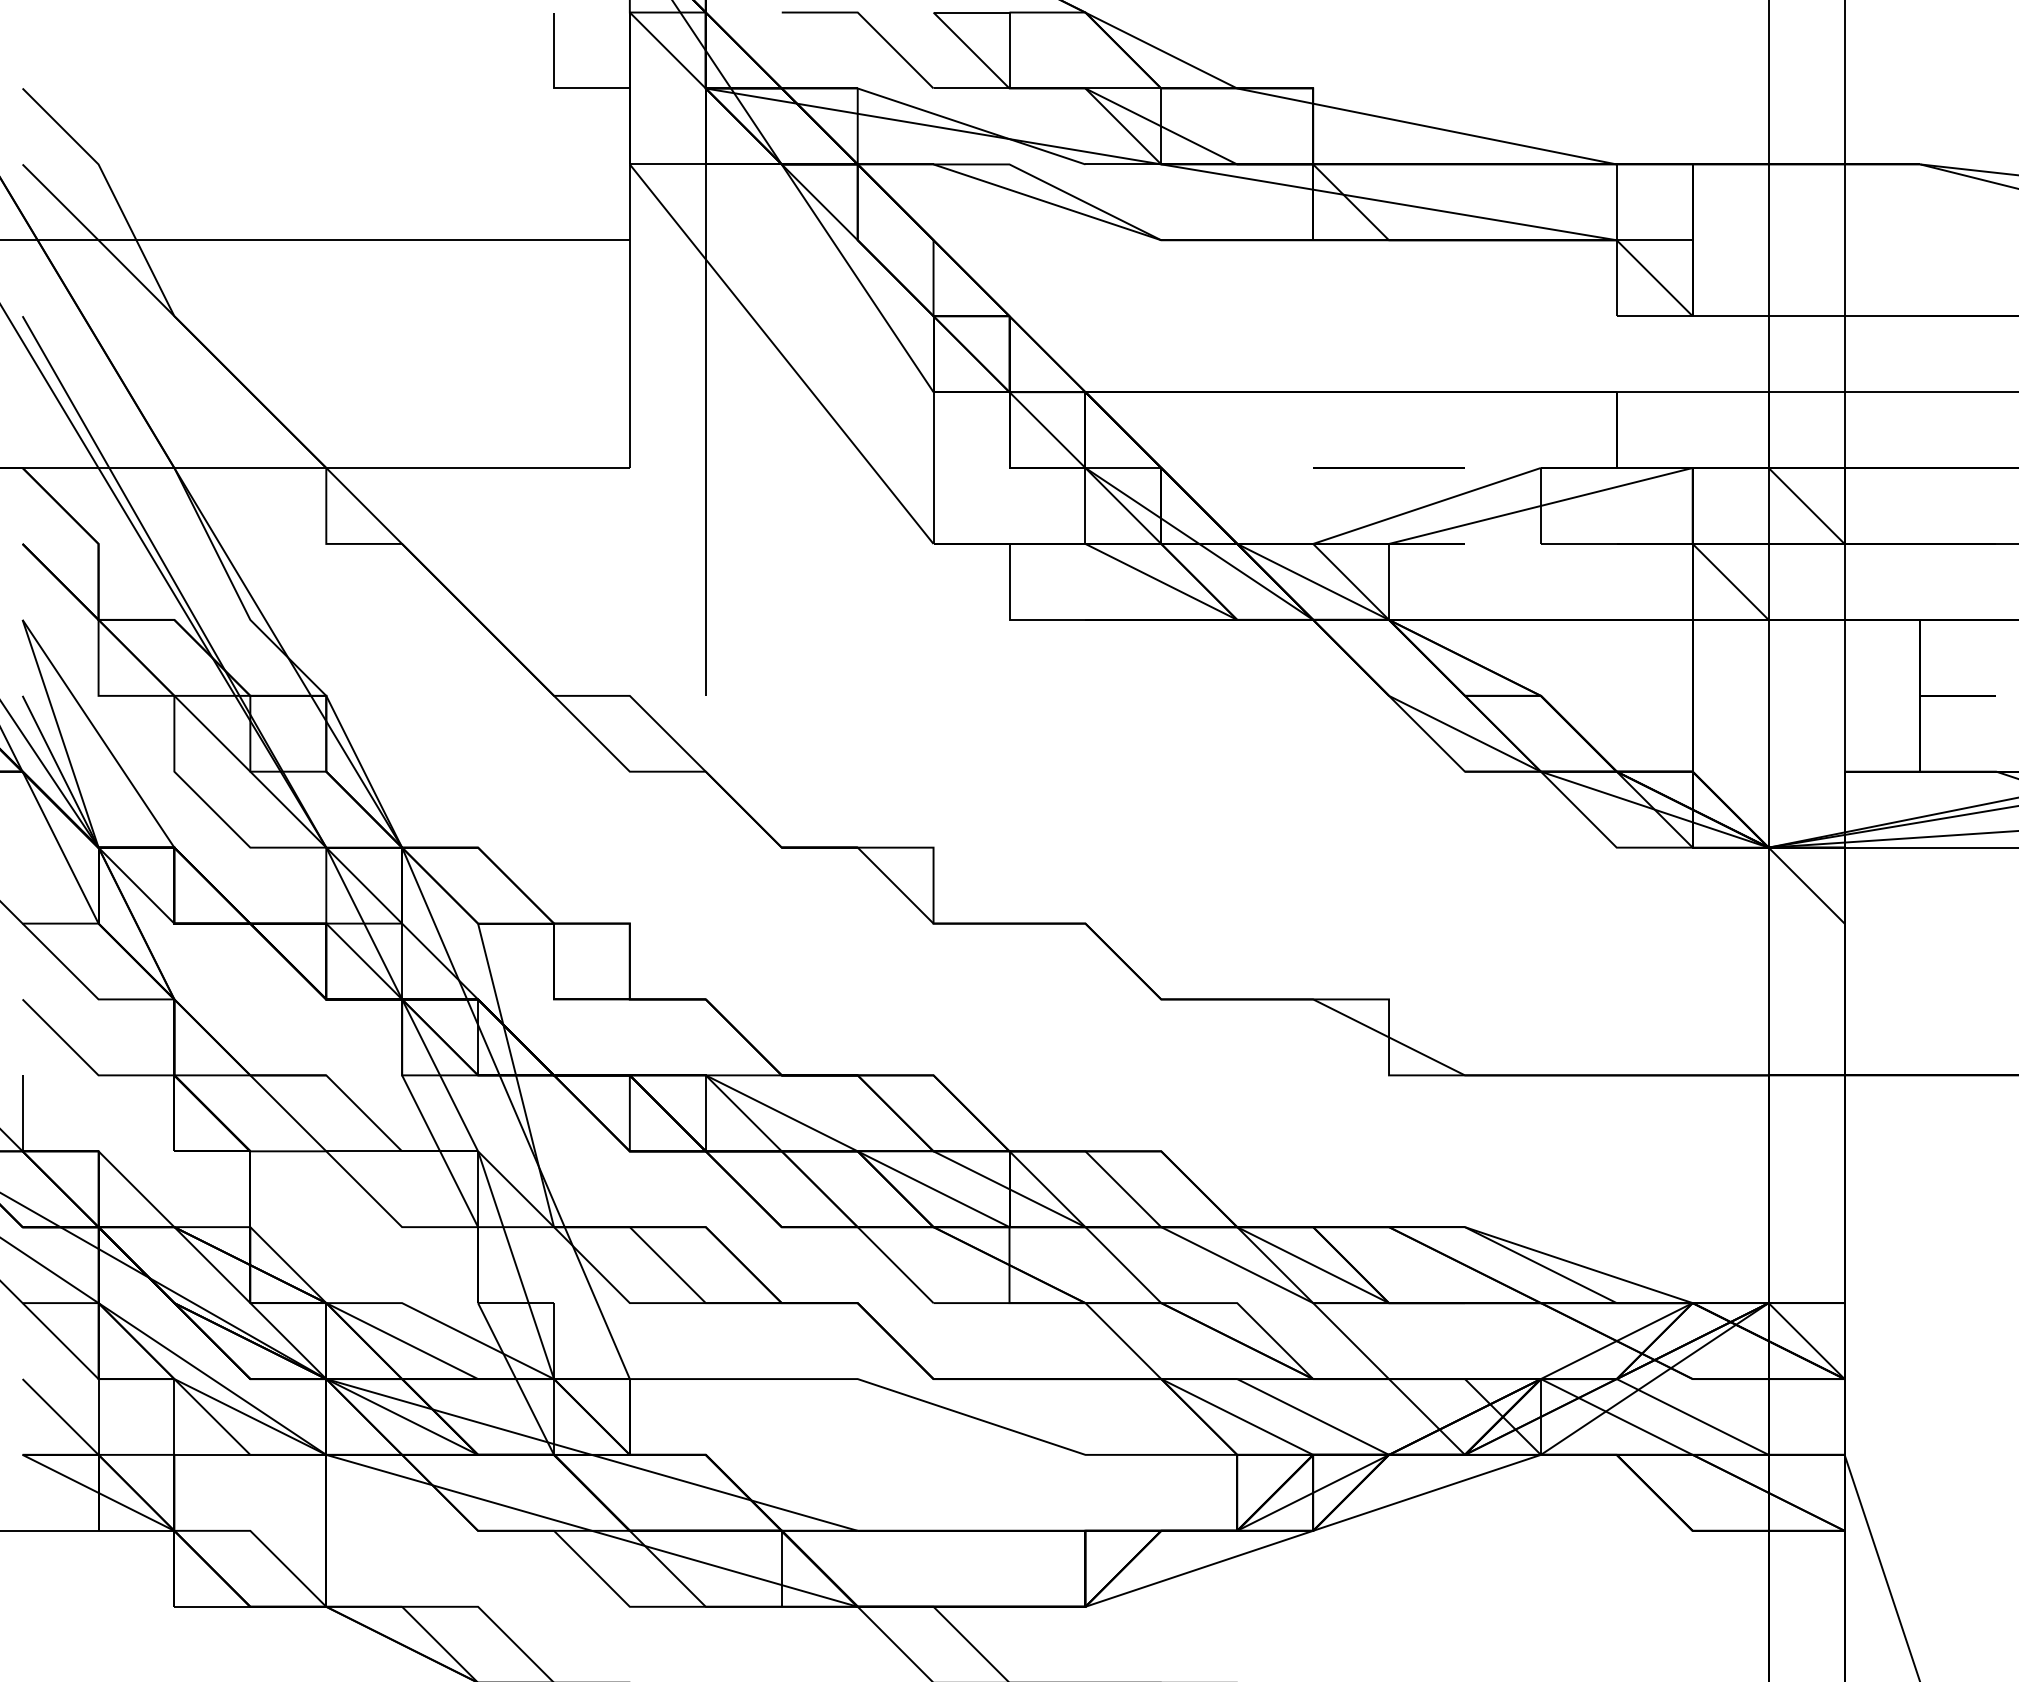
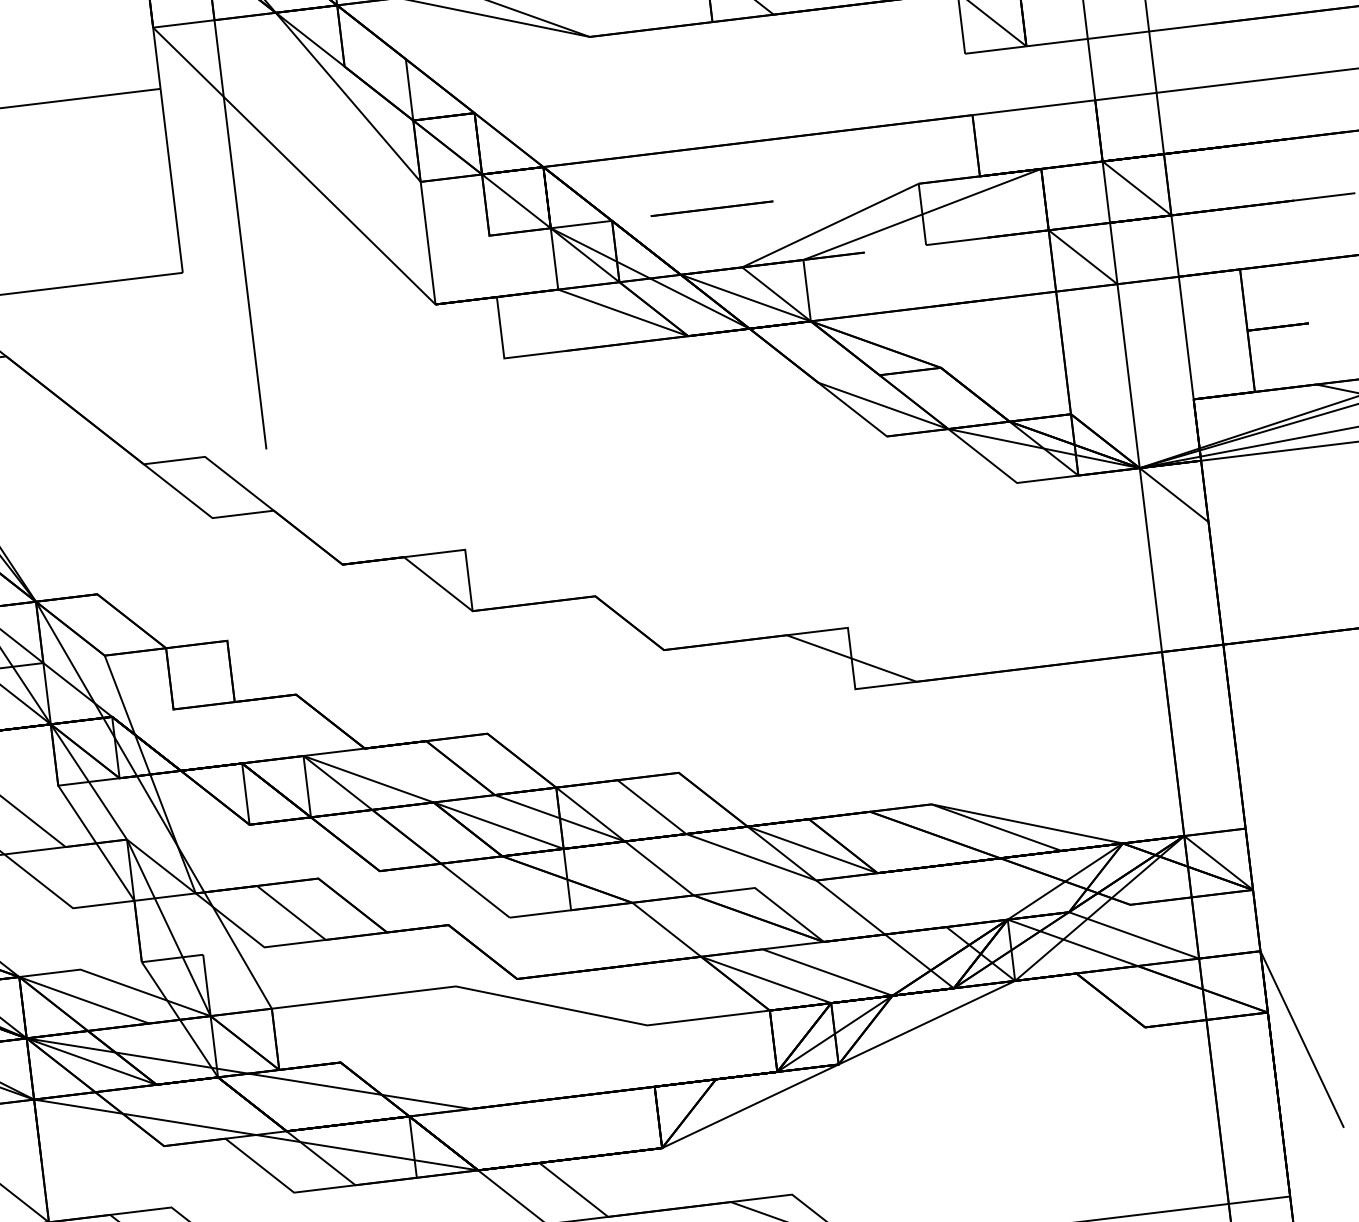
line: (1388, 467) -> (711, 208), moved

